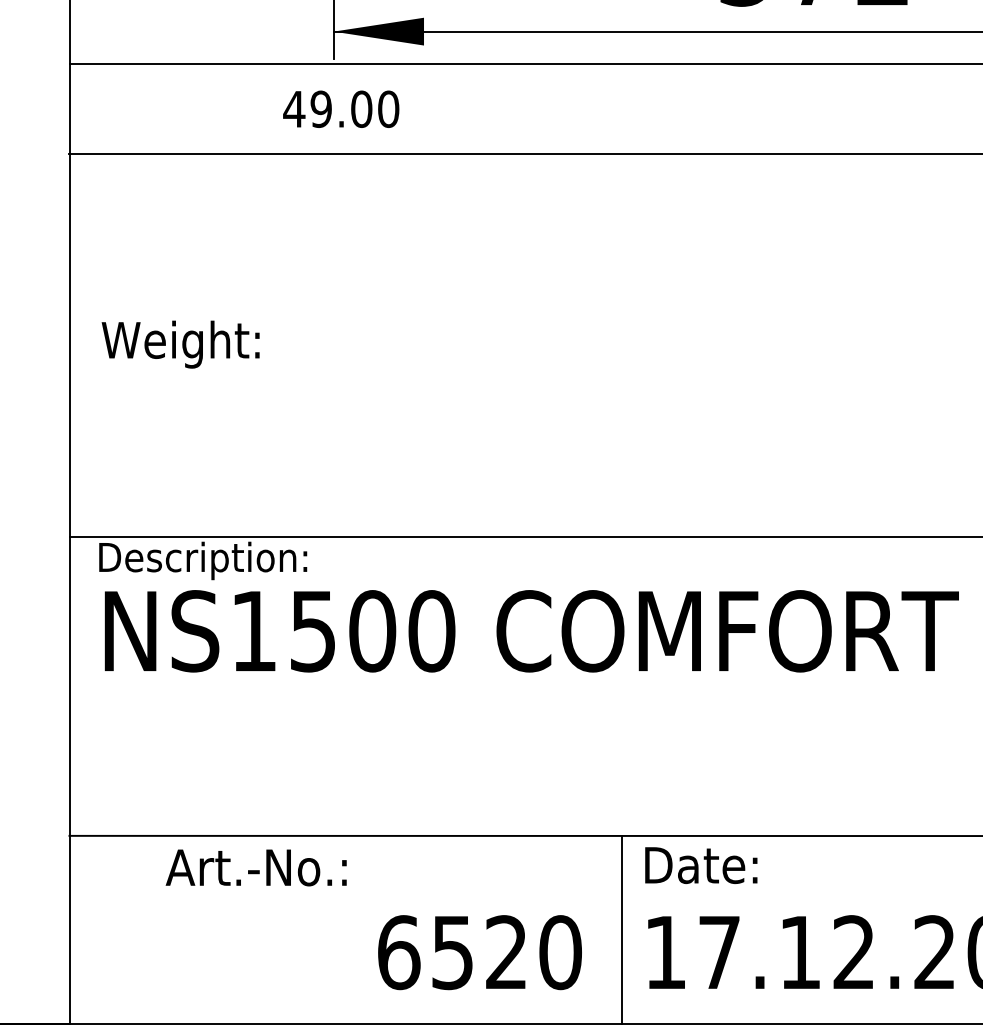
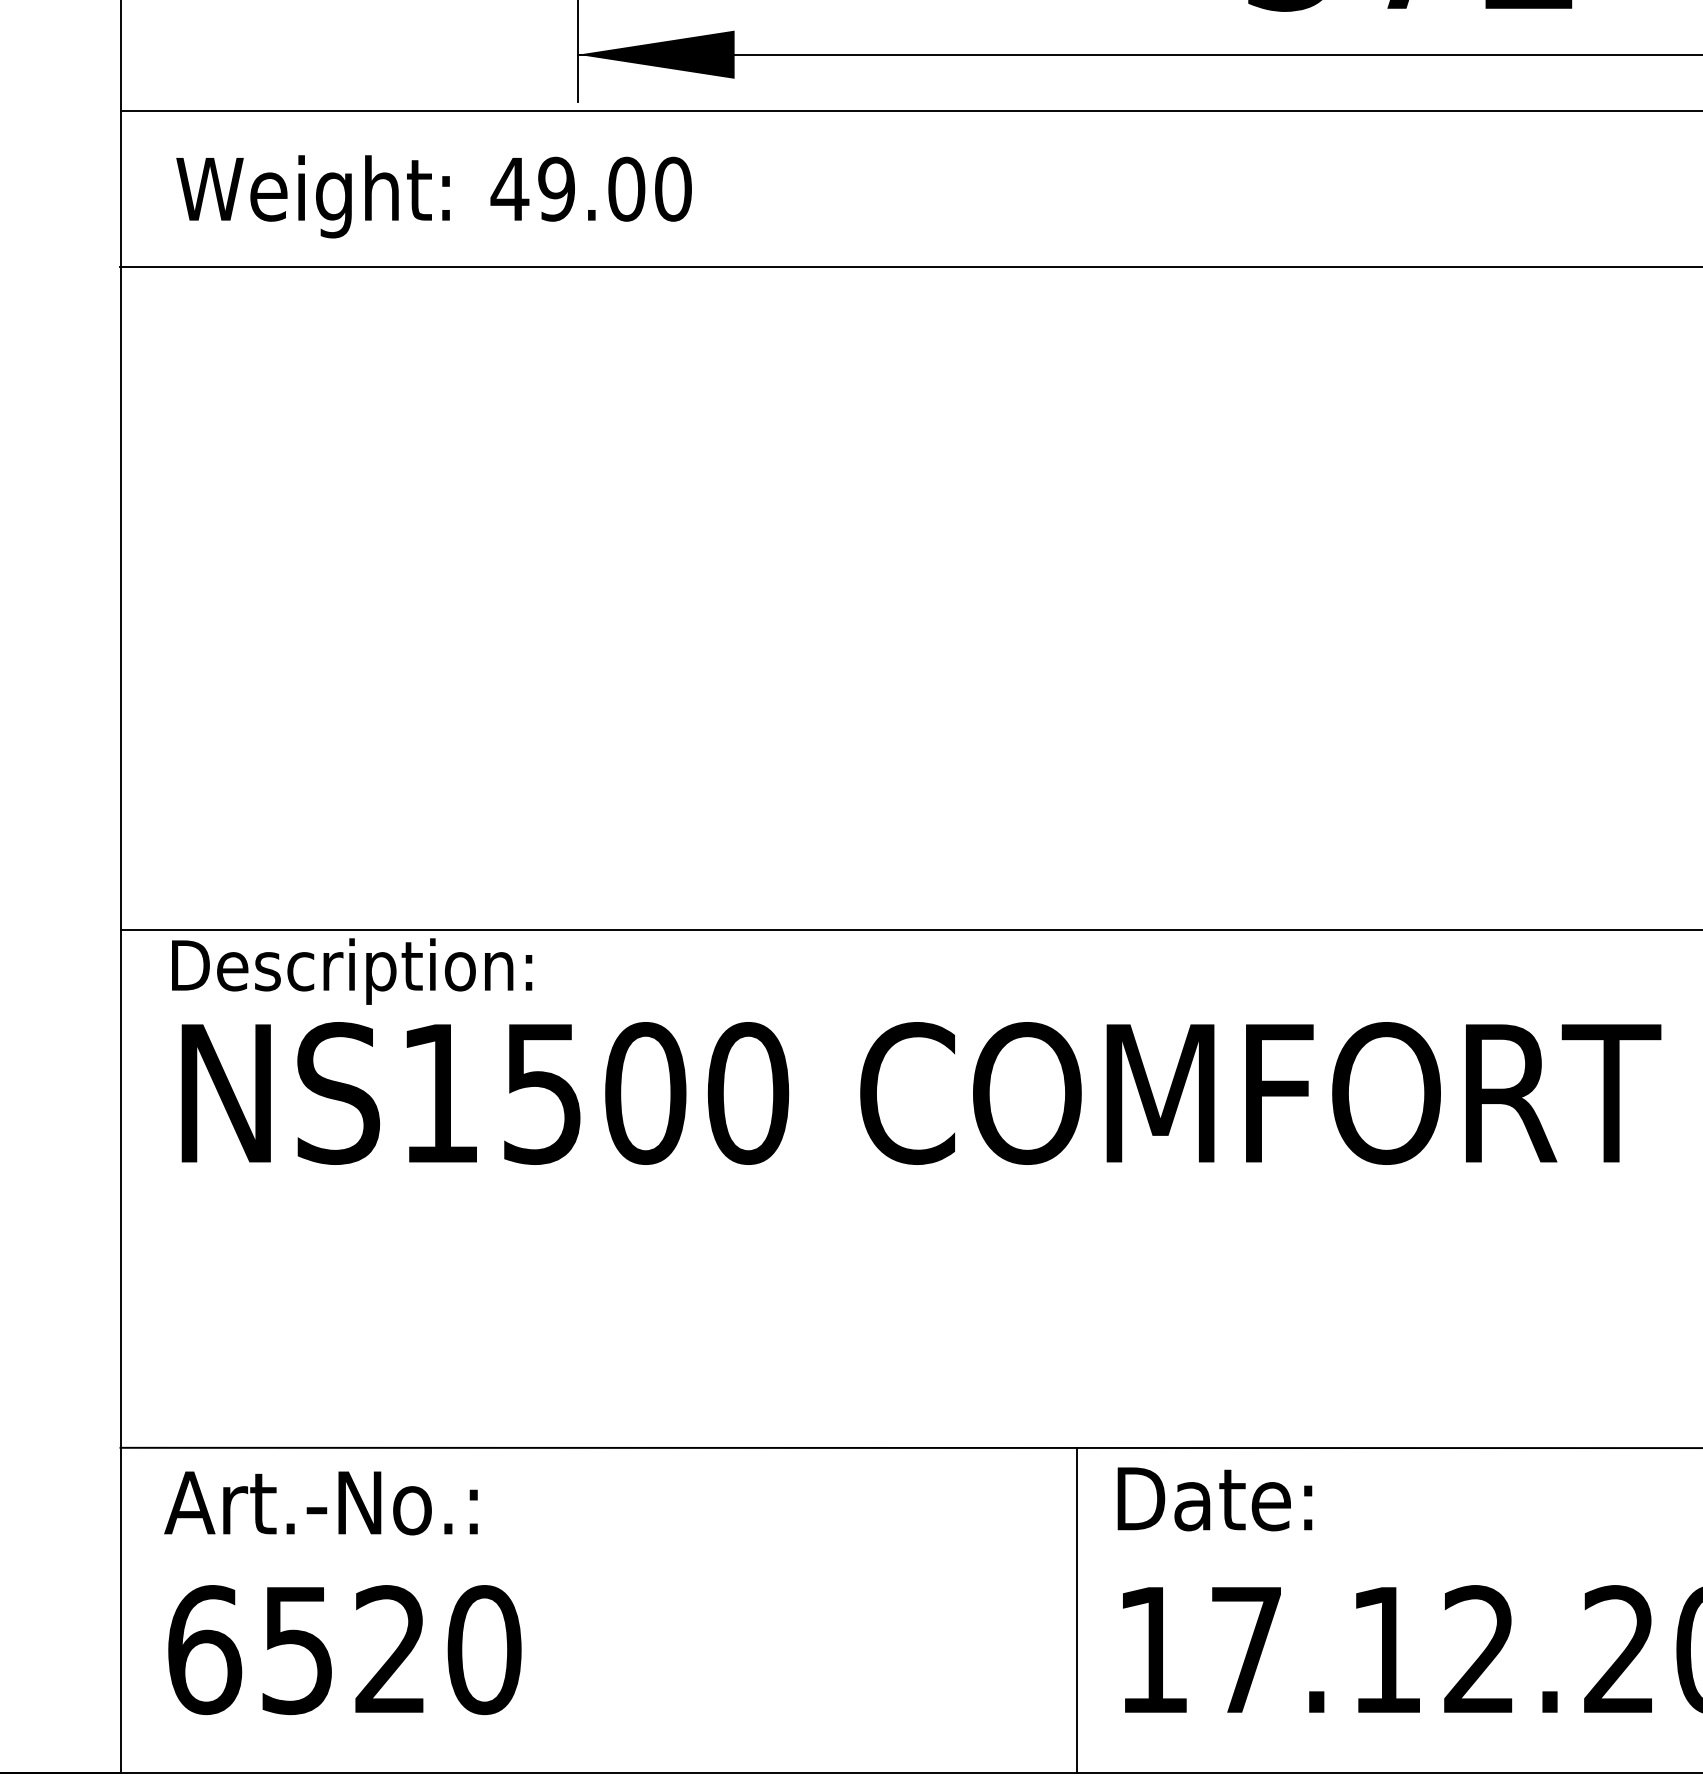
text: (180, 344) -> (312, 196), moved
text: (255, 867) -> (319, 1502), moved
text: (479, 952) -> (343, 1649), moved

